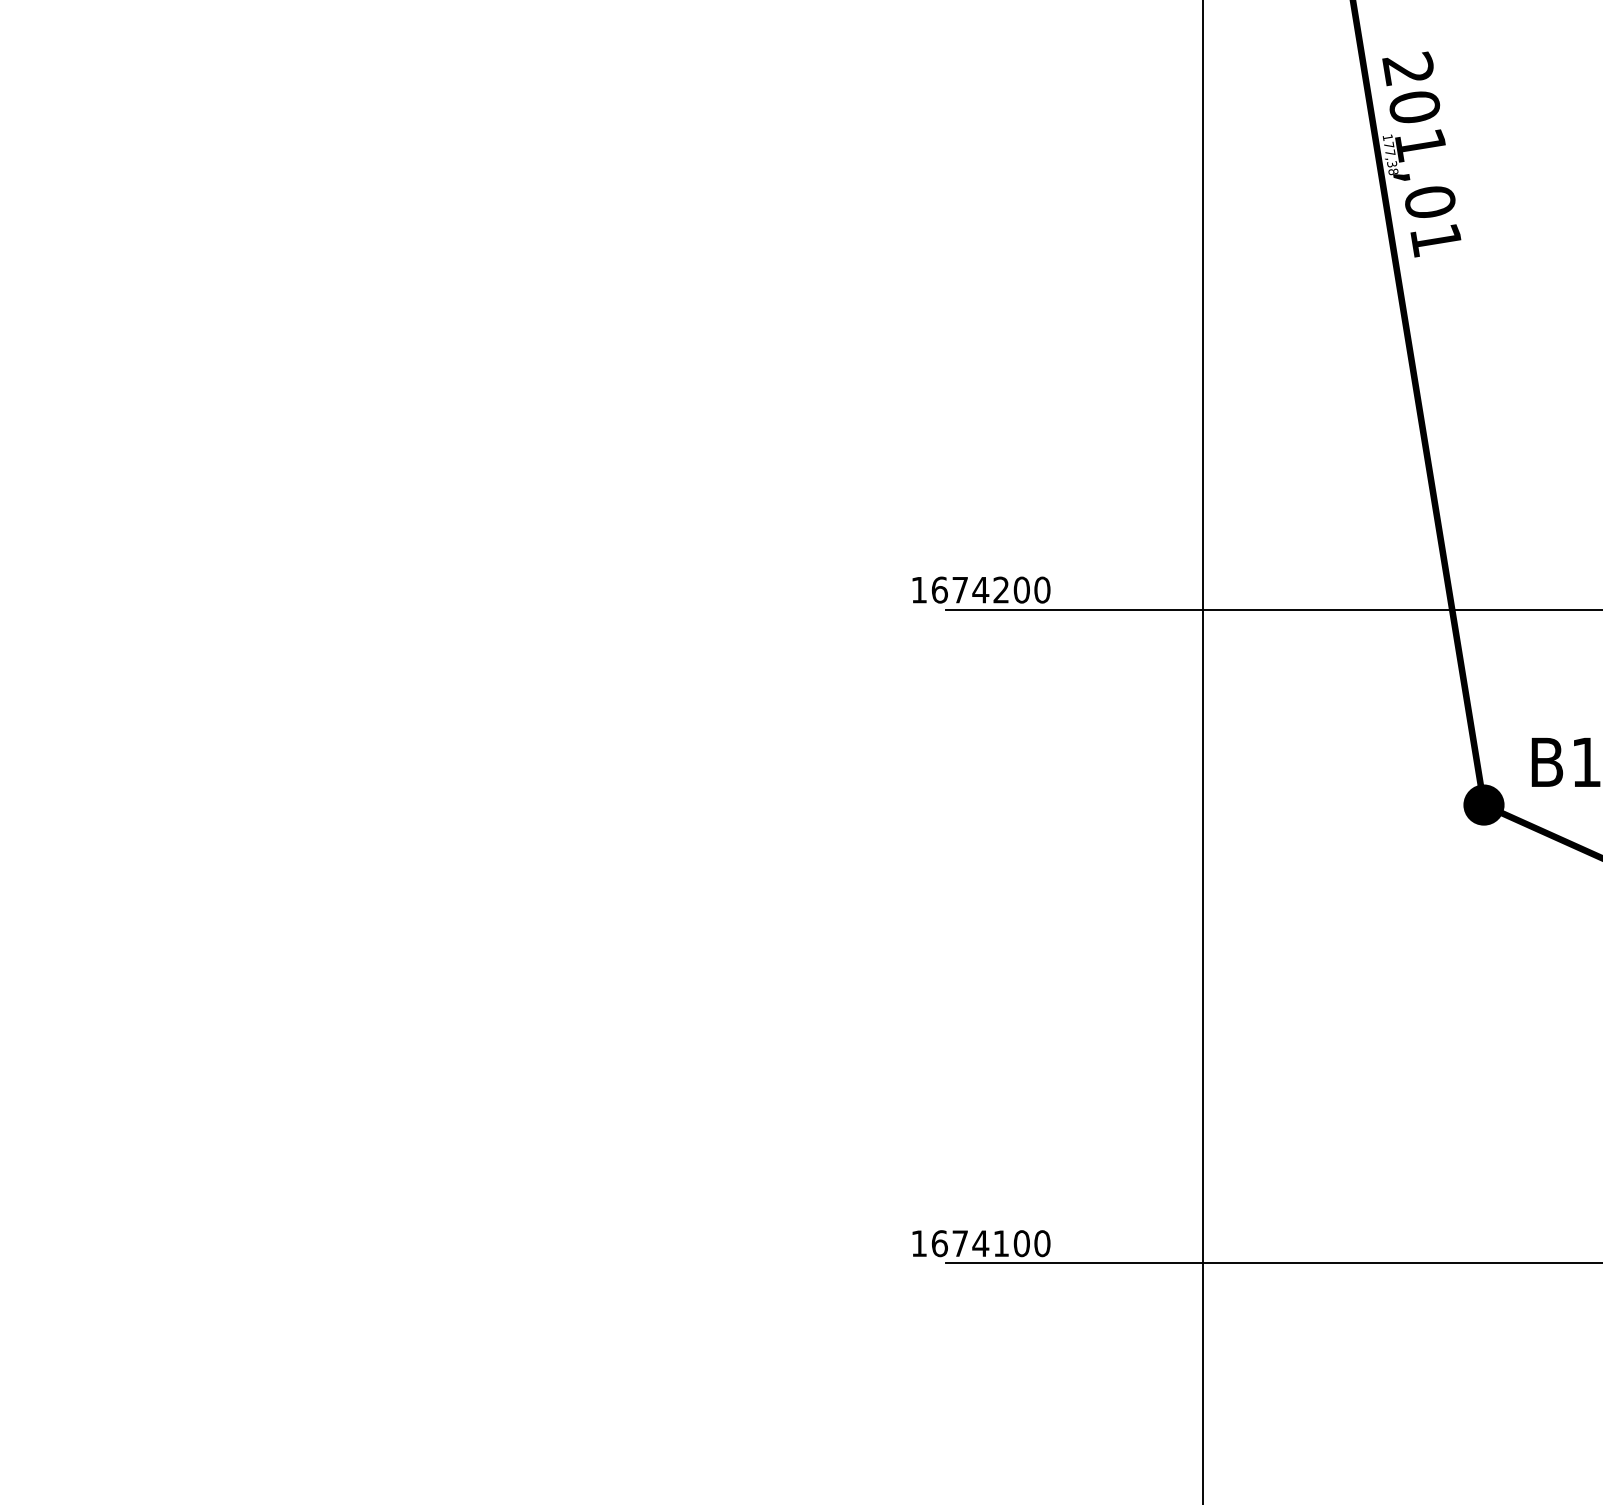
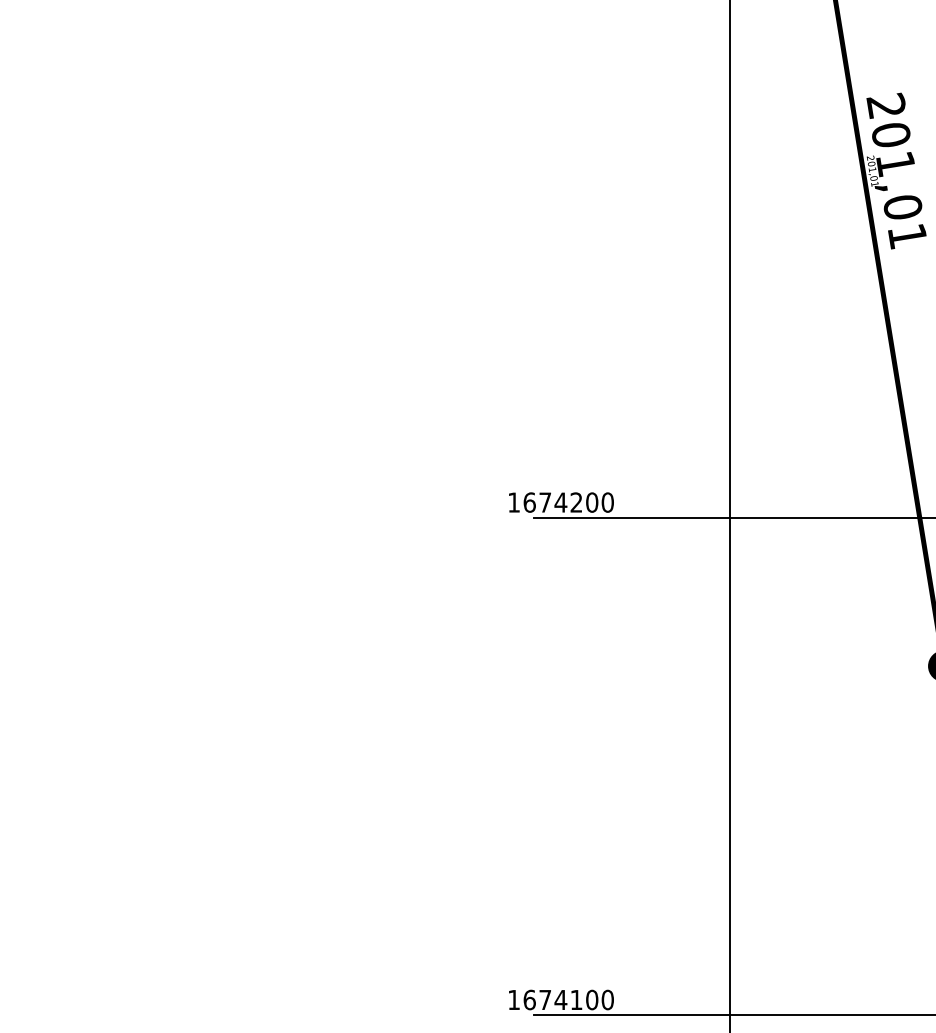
text: (1390, 154) -> (872, 171), 177,38 -> 201,01

